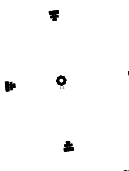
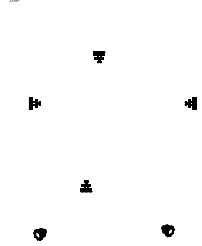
part: (54, 15) -> (99, 57), moved
part: (61, 82) -> (99, 105), removed
part: (68, 146) -> (86, 186), moved

